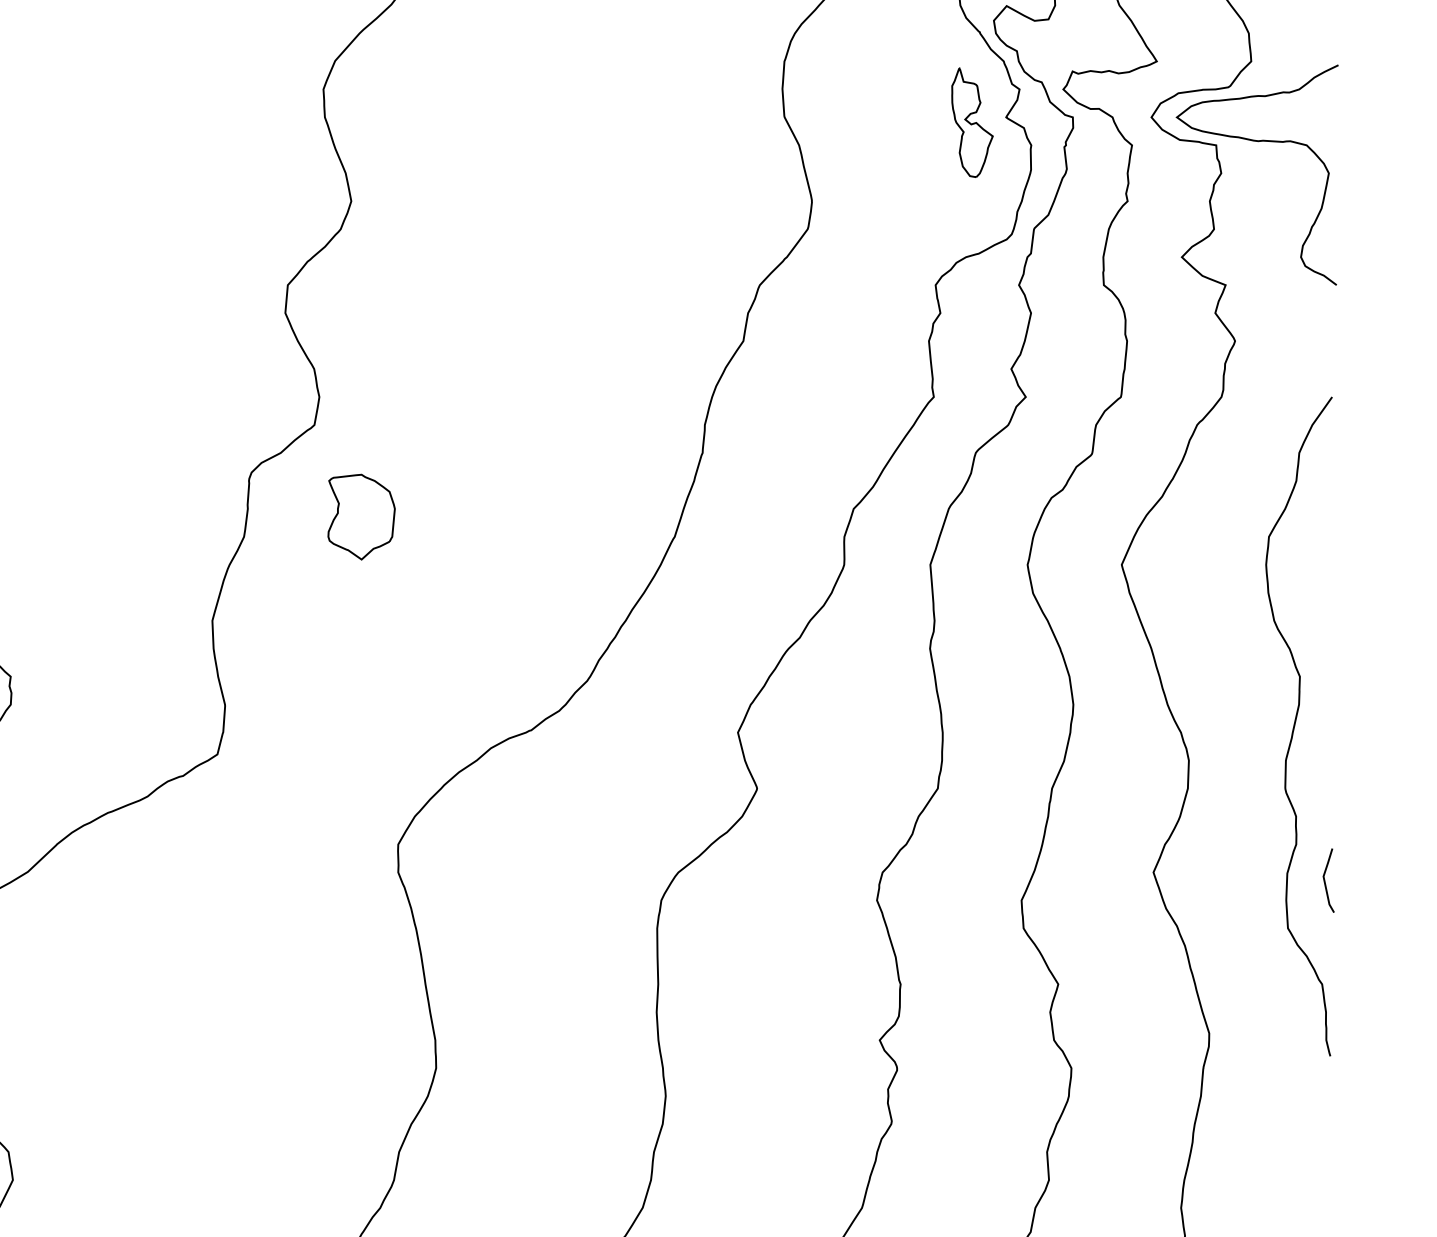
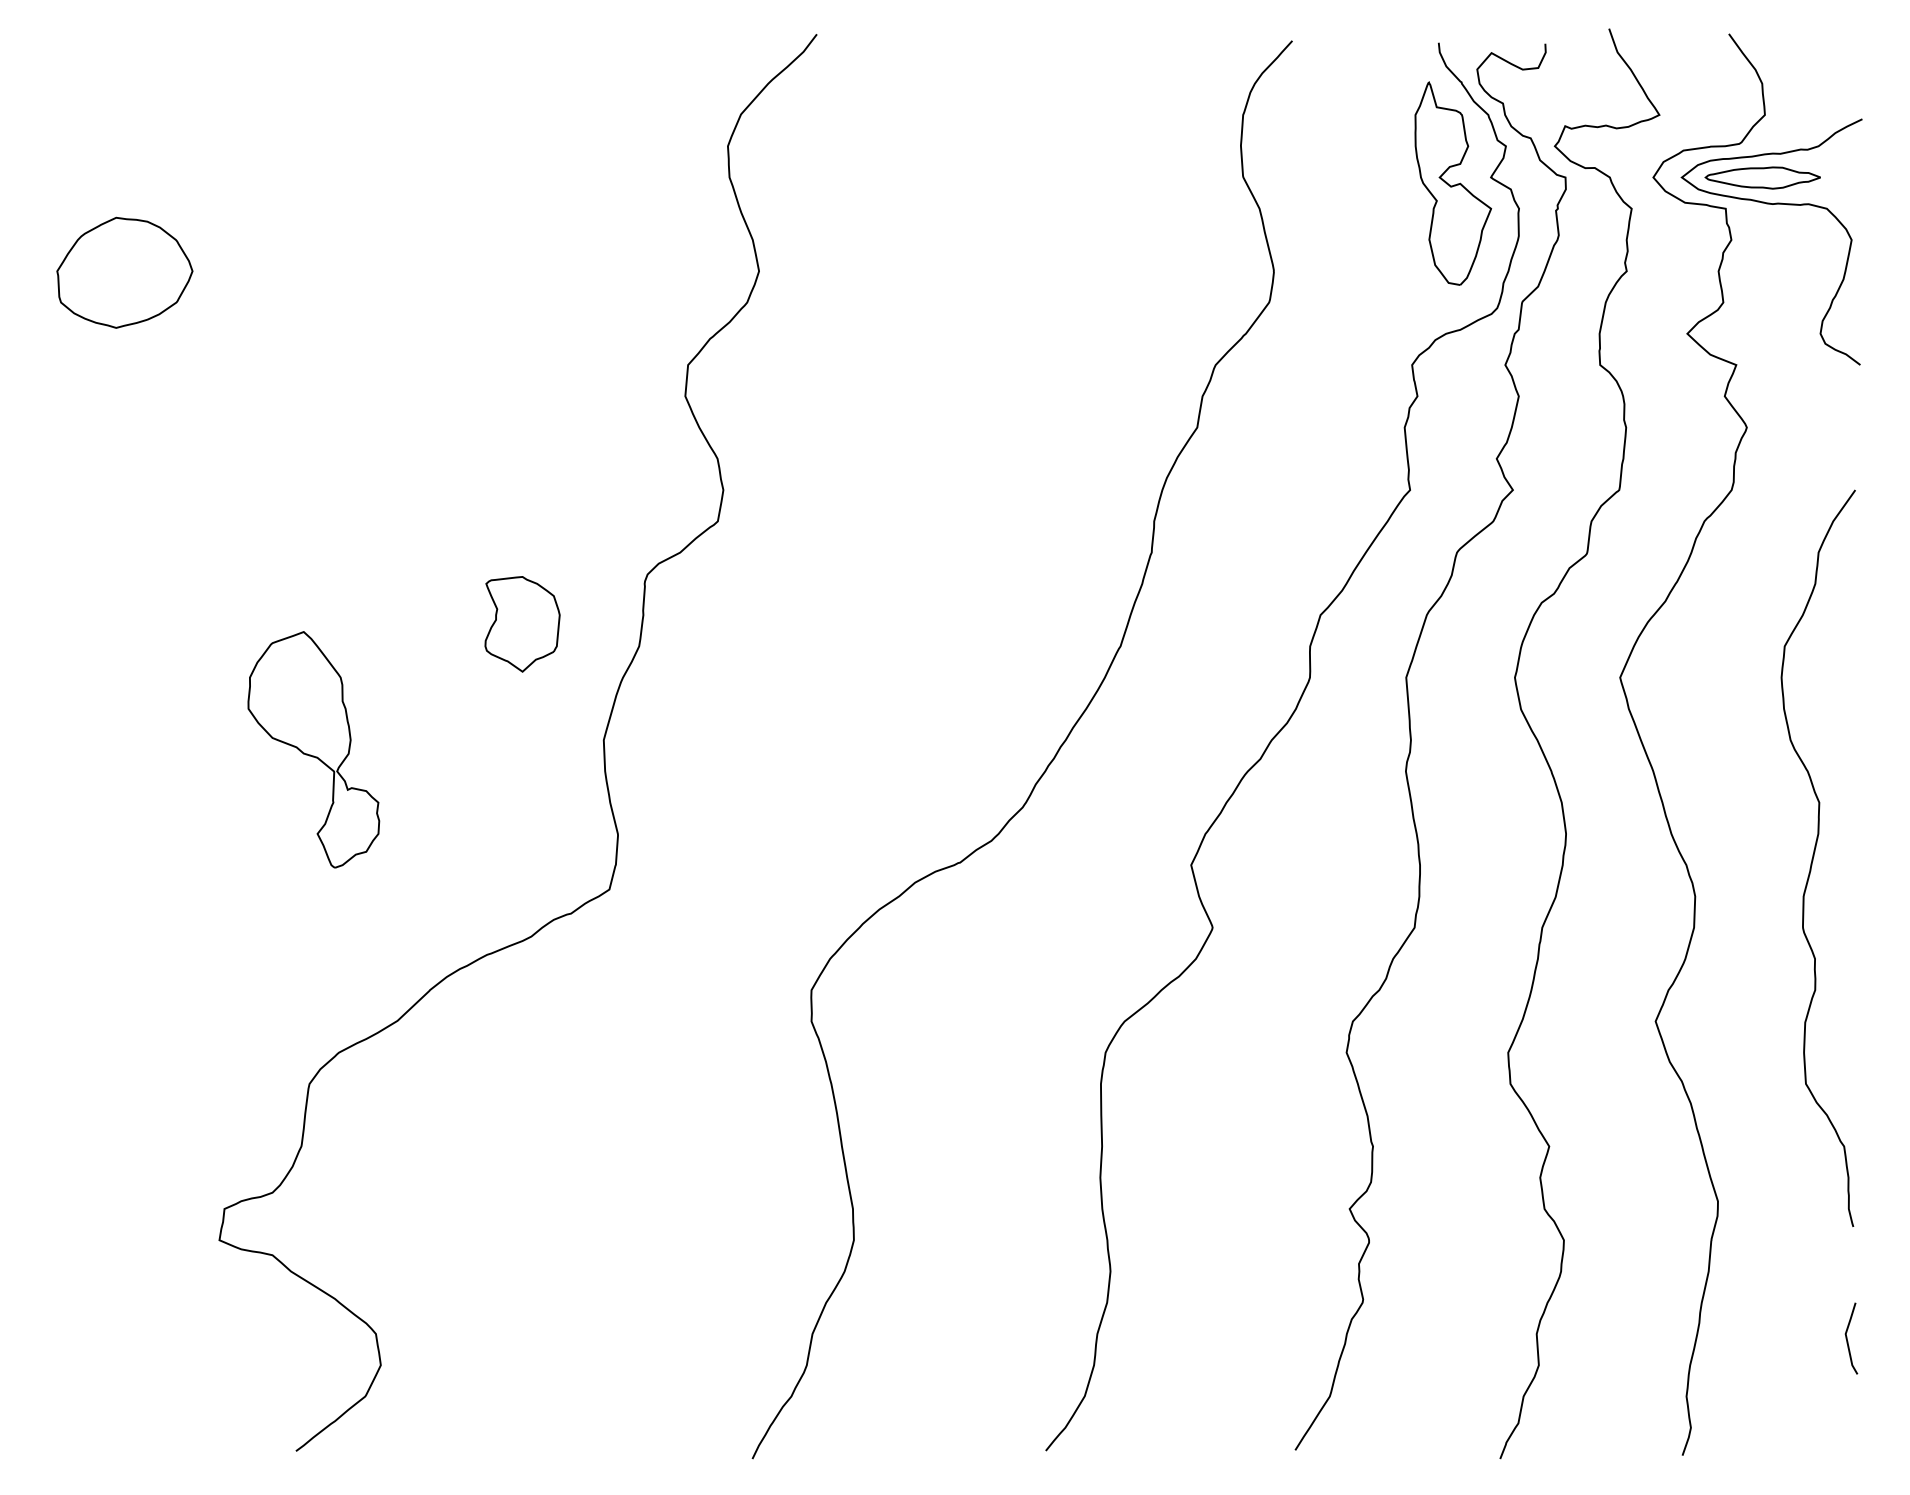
part: (1249, 117) -> (1762, 177), added
part: (972, 122) -> (1453, 183), size x1.67
part: (361, 517) -> (522, 624), moved
curve: (1325, 880) -> (1847, 1338), moved

